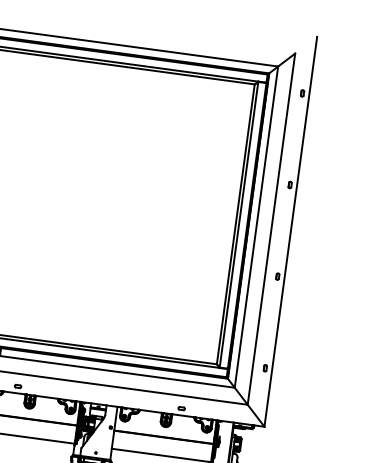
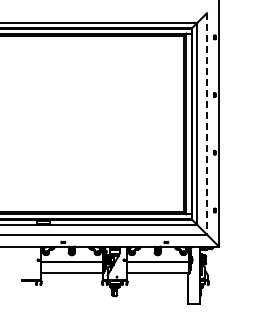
line: (270, 228) -> (206, 123), solid -> dashed

